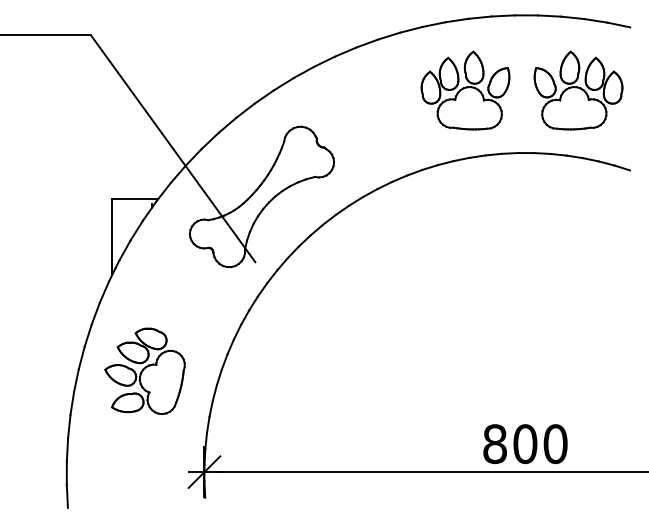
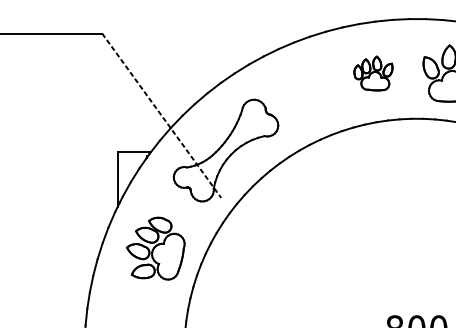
part: (465, 90) -> (373, 73), size x0.6
line: (173, 149) -> (161, 116), solid -> dashed
part: (144, 370) -> (155, 248), moved

